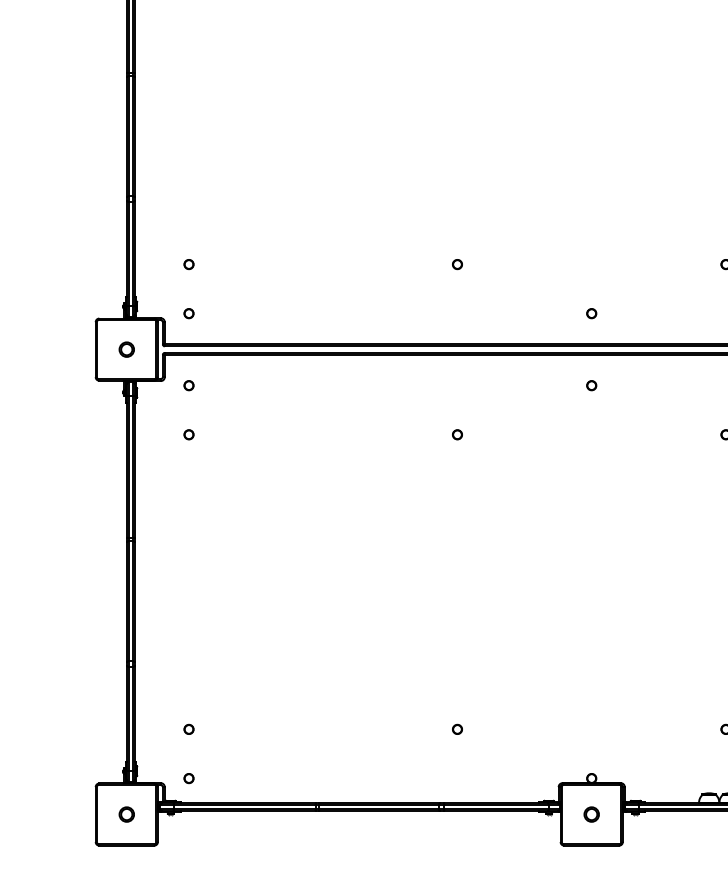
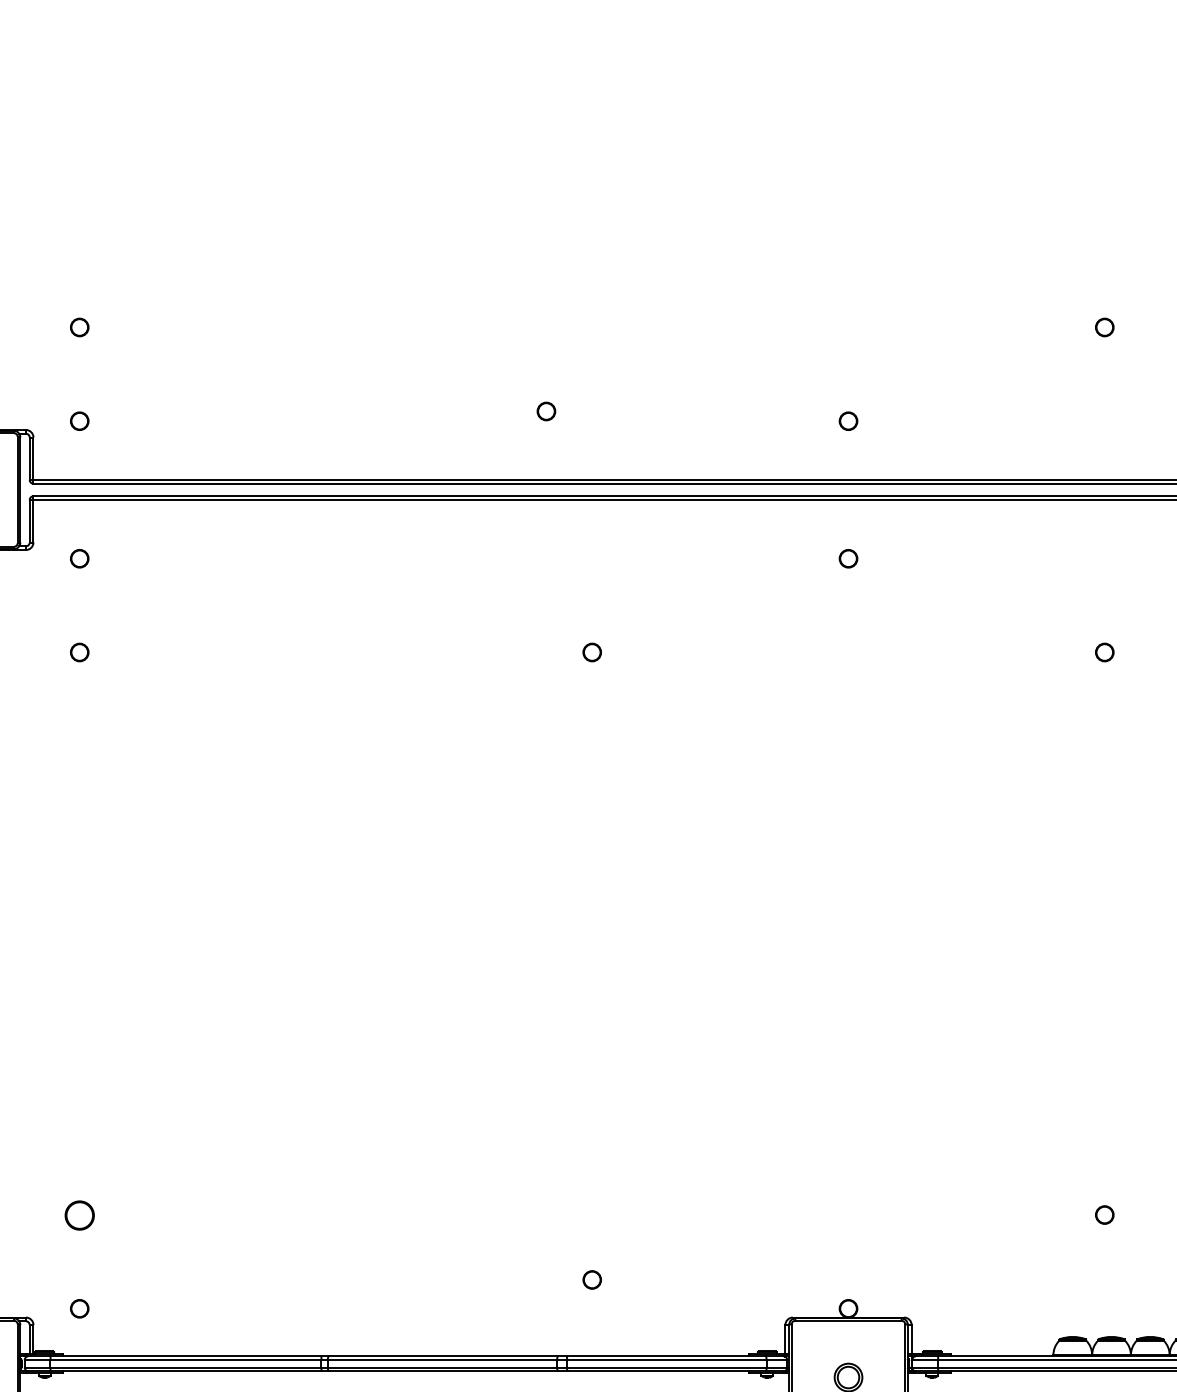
part: (457, 264) -> (546, 411), moved
part: (188, 728) -> (78, 1213), size x1.6
part: (457, 728) -> (592, 1278), moved

